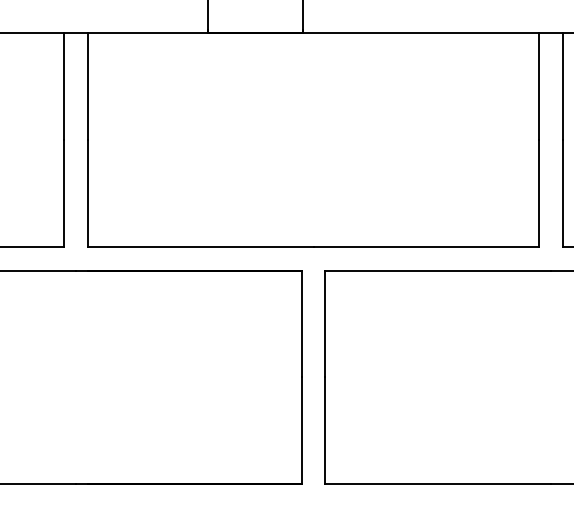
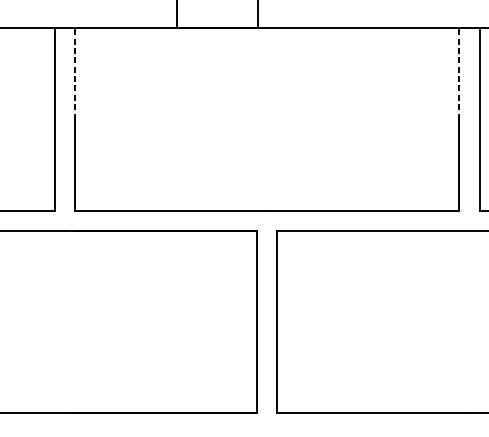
line: (87, 86) -> (74, 73), solid -> dashed
line: (539, 86) -> (459, 73), solid -> dashed

